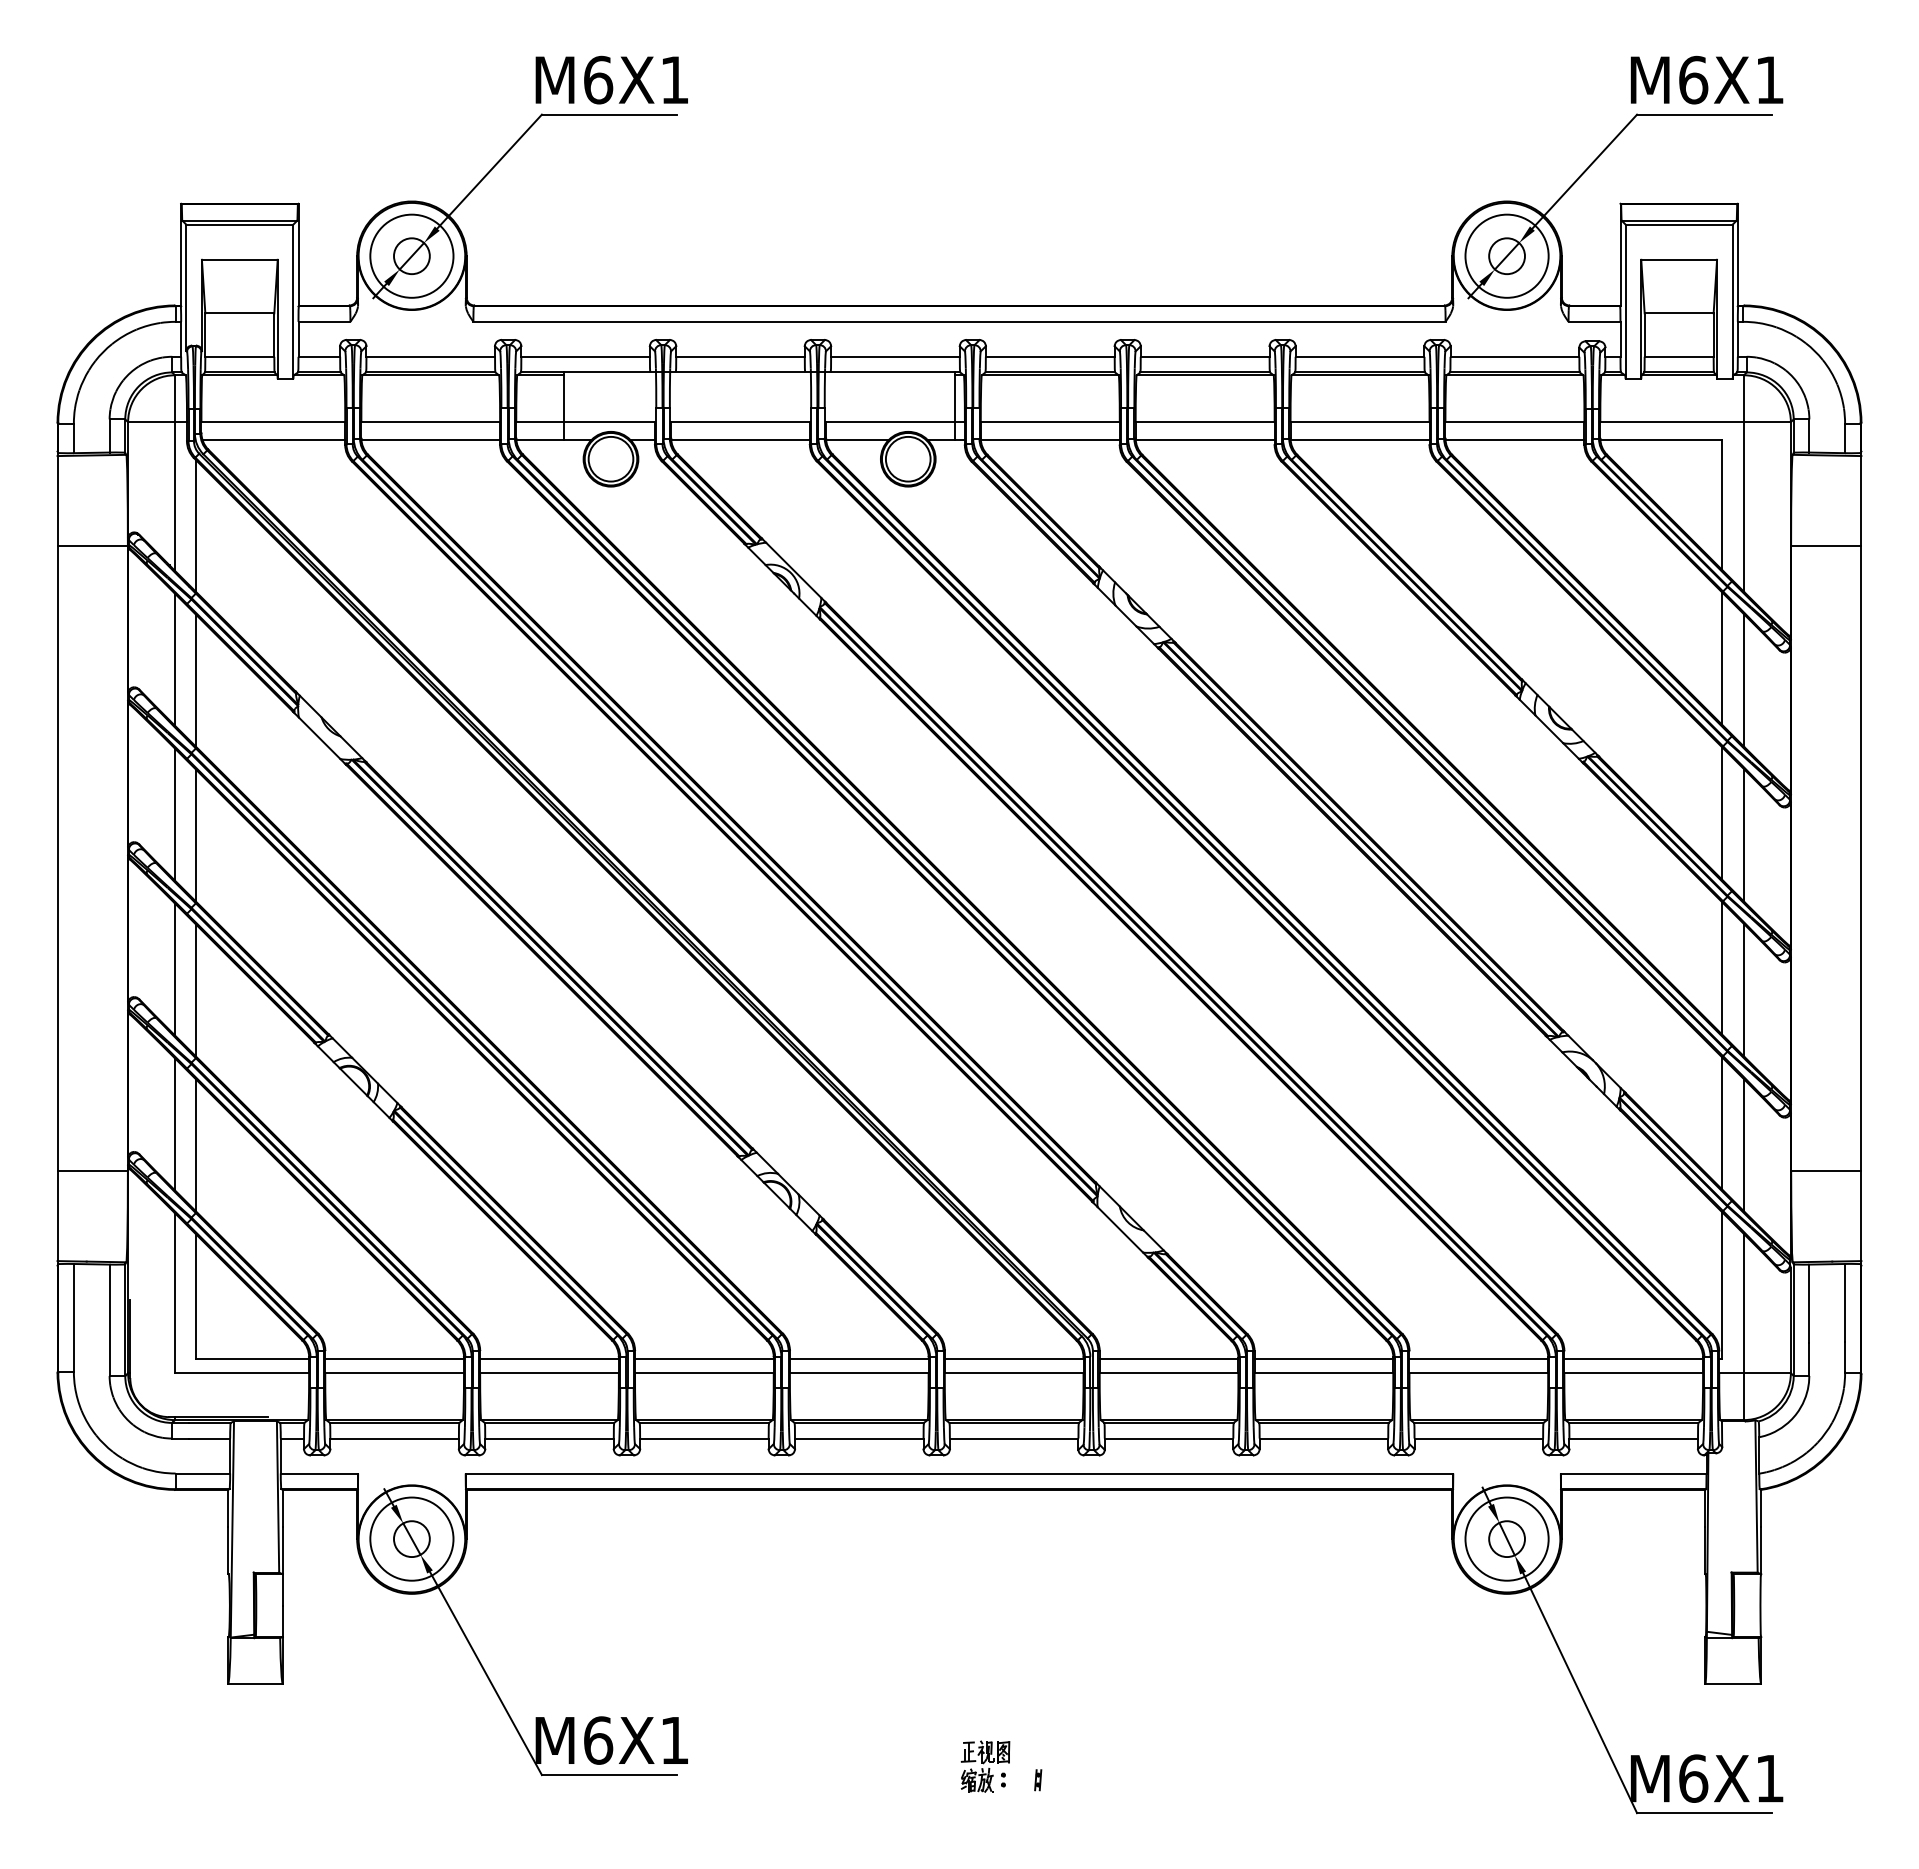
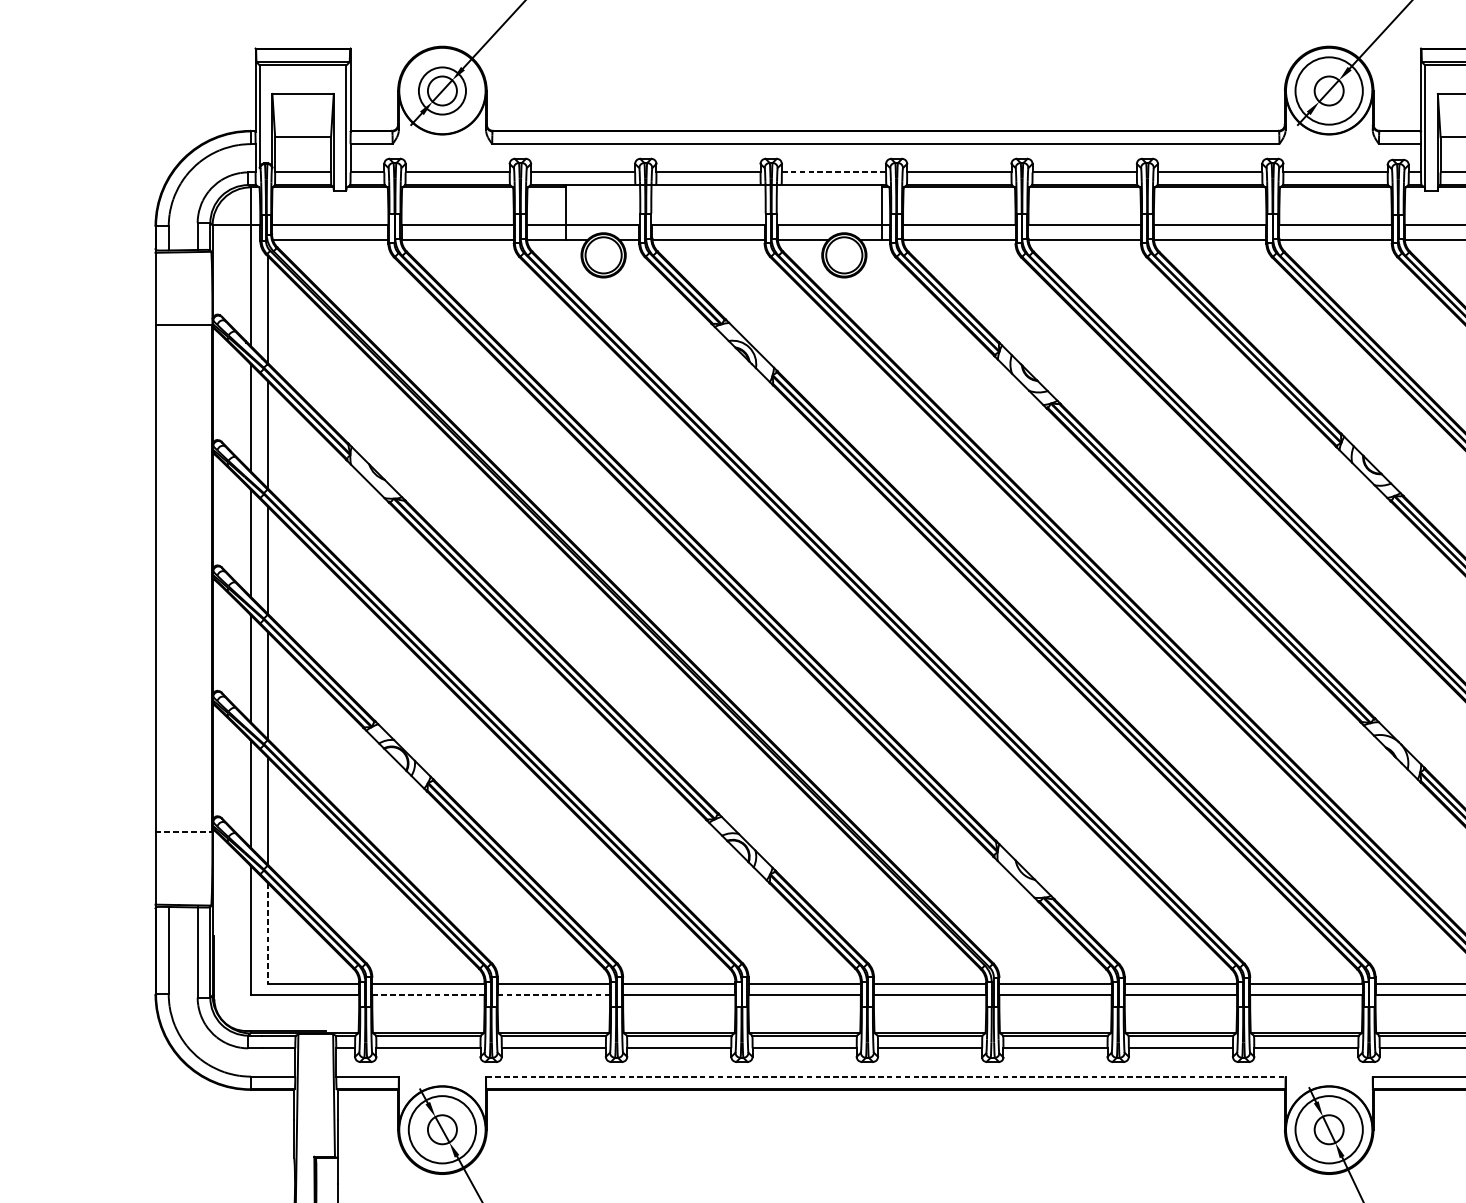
circle: (411, 255) -> (442, 90), size x0.7
line: (895, 356) -> (834, 172), solid -> dashed
line: (93, 1171) -> (184, 832), solid -> dashed
line: (196, 1297) -> (268, 934), solid -> dashed
line: (395, 1373) -> (429, 995), solid -> dashed
line: (550, 1373) -> (554, 995), solid -> dashed
line: (959, 1473) -> (885, 1076), solid -> dashed

